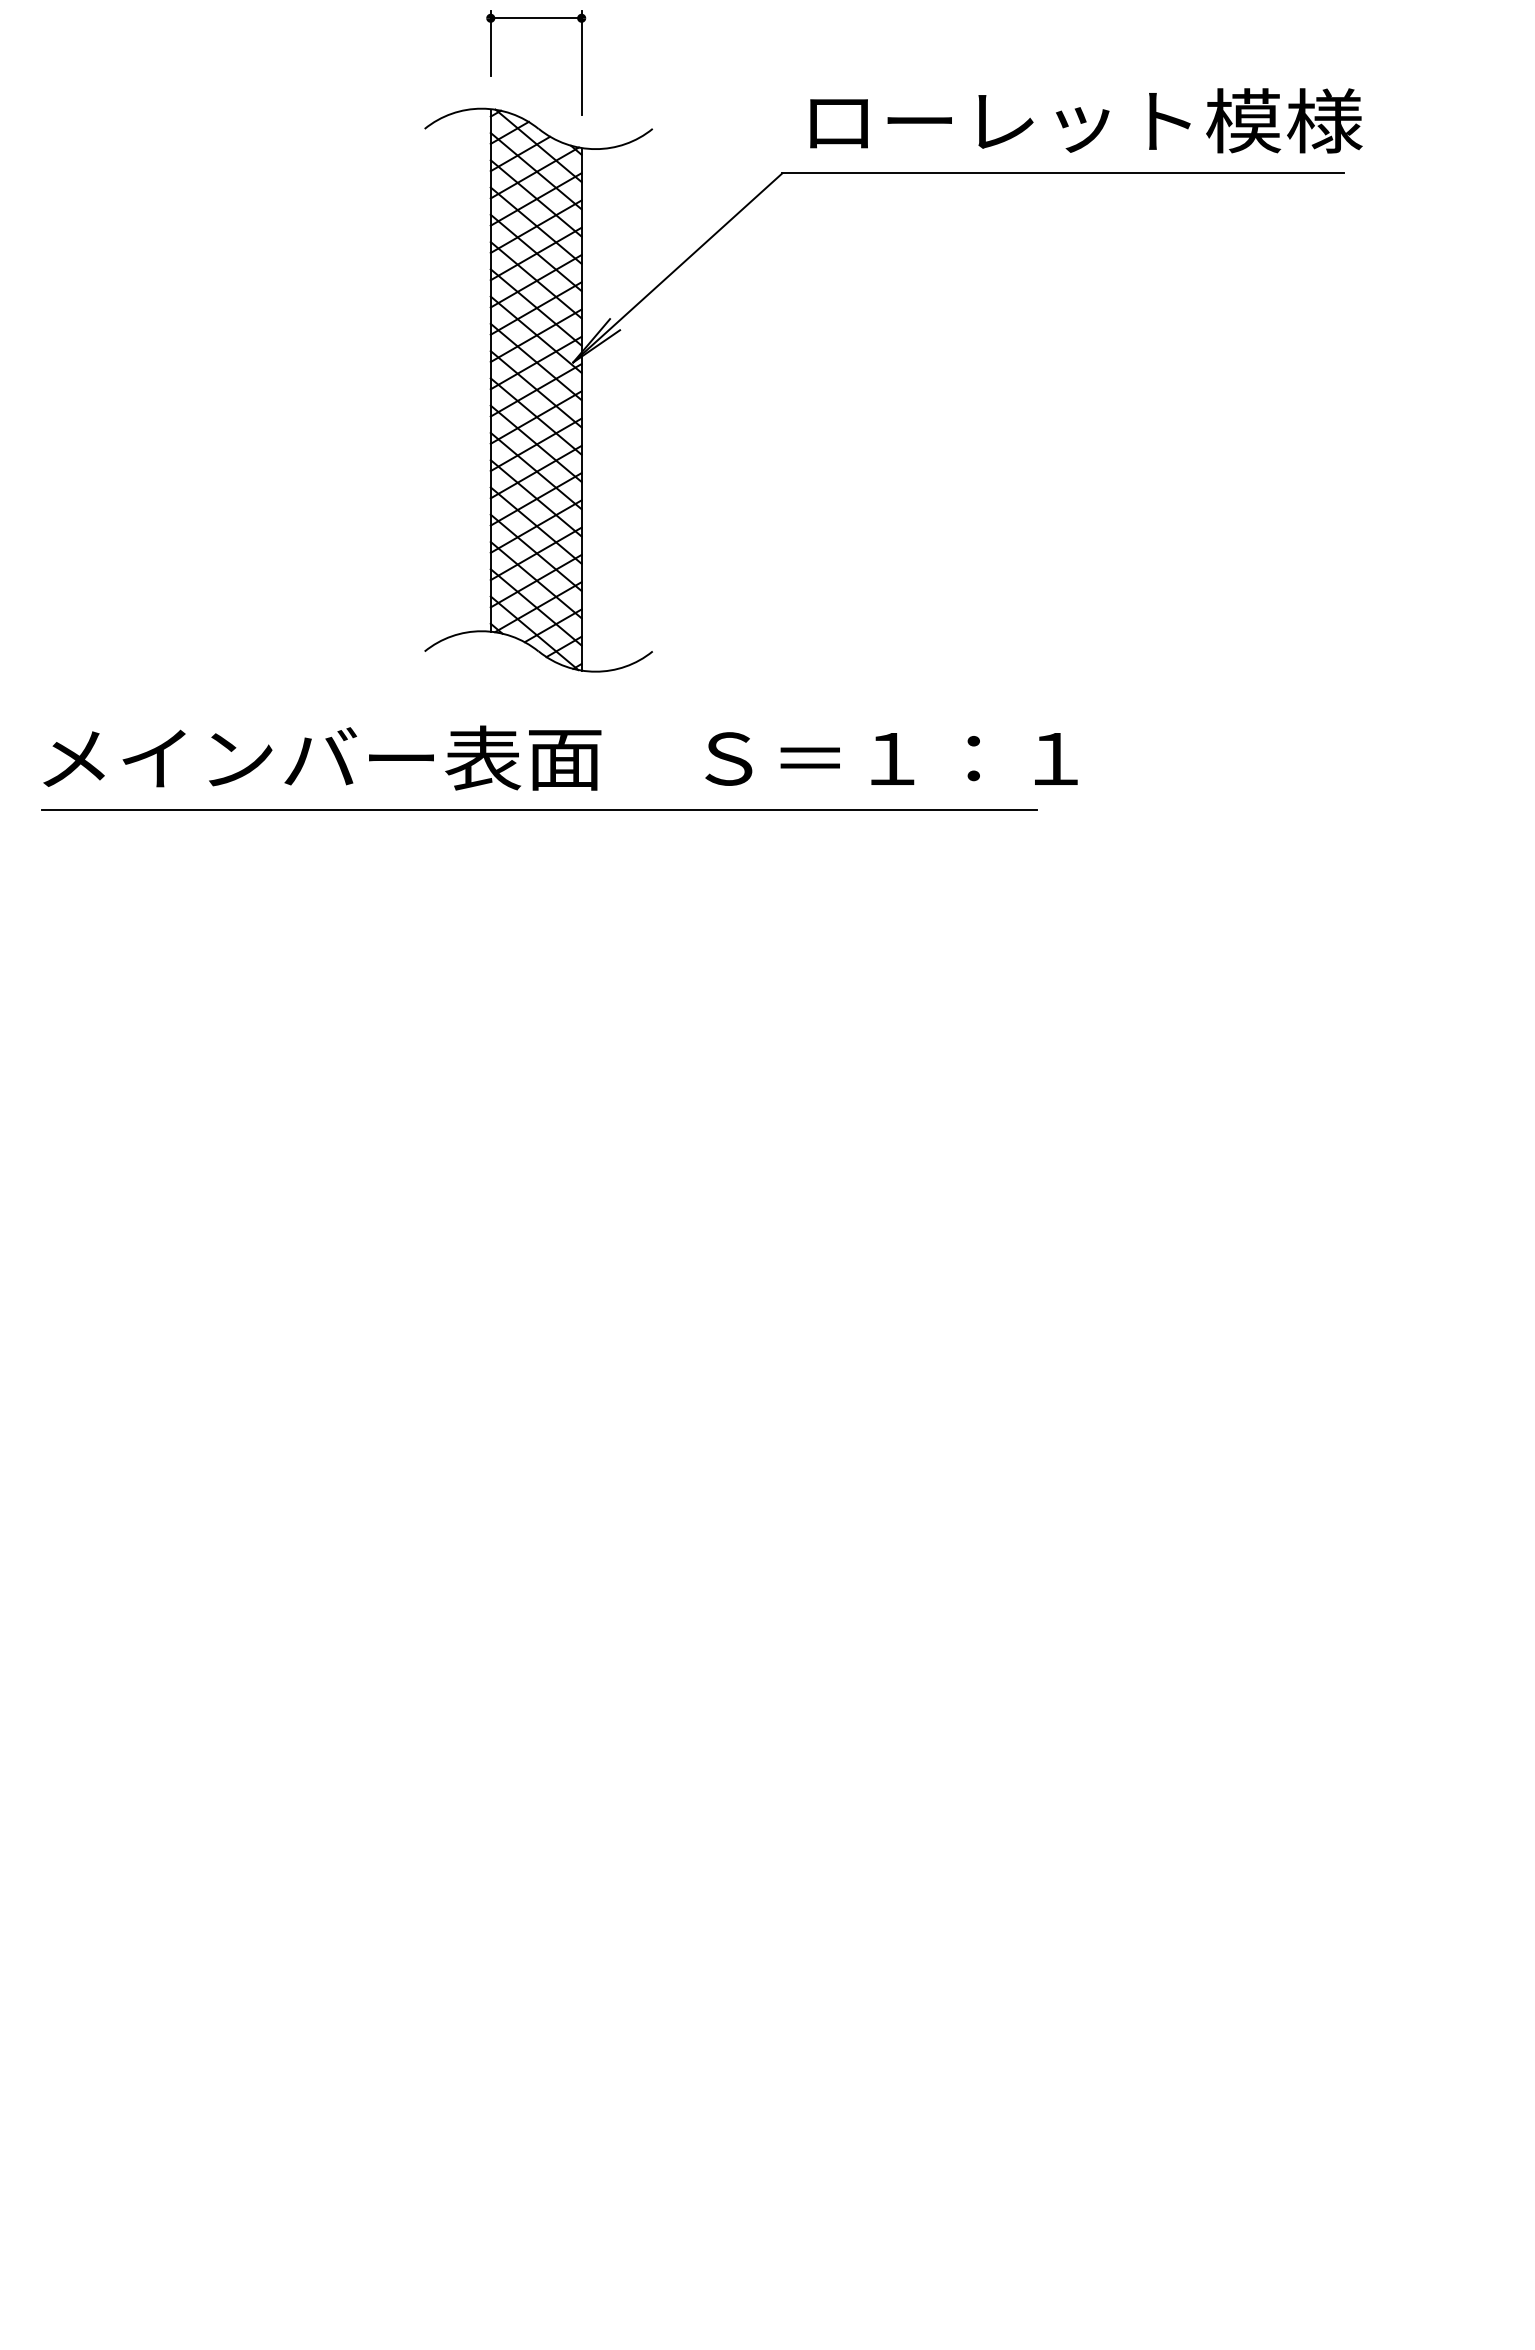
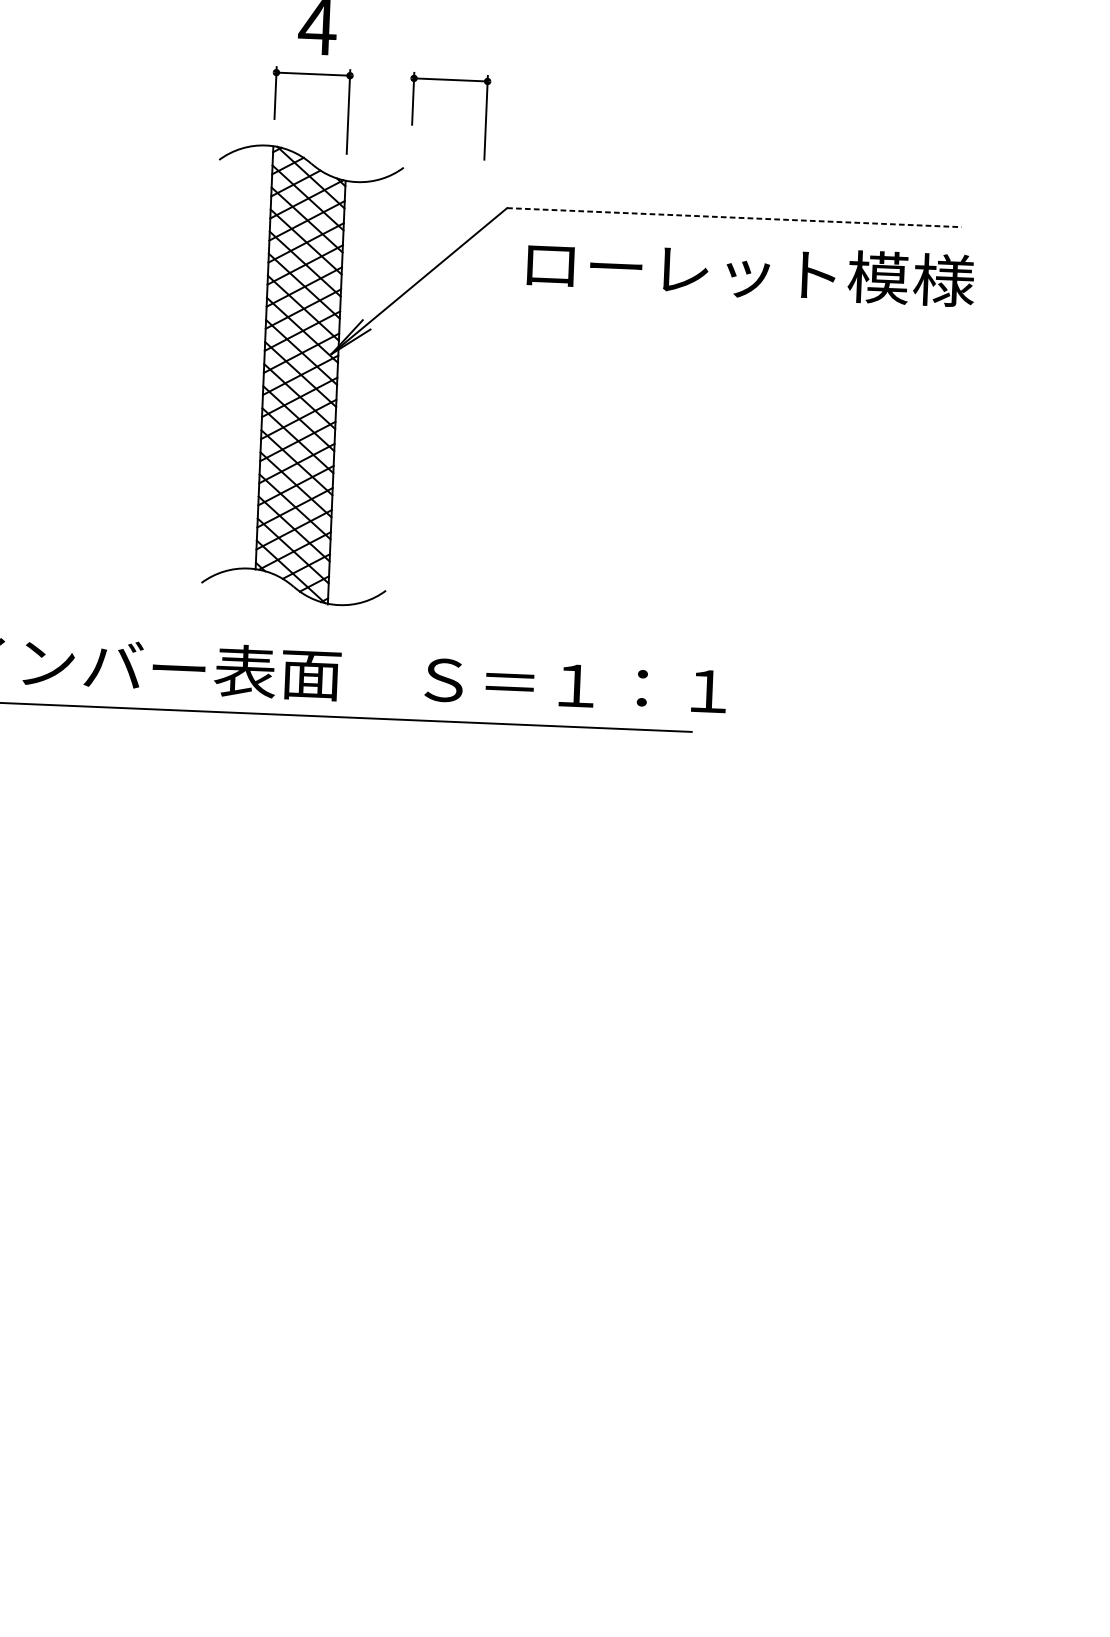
part: (706, 18) -> (451, 80), added
text: (1086, 120) -> (751, 271), moved
line: (1062, 173) -> (733, 217), solid -> dashed

